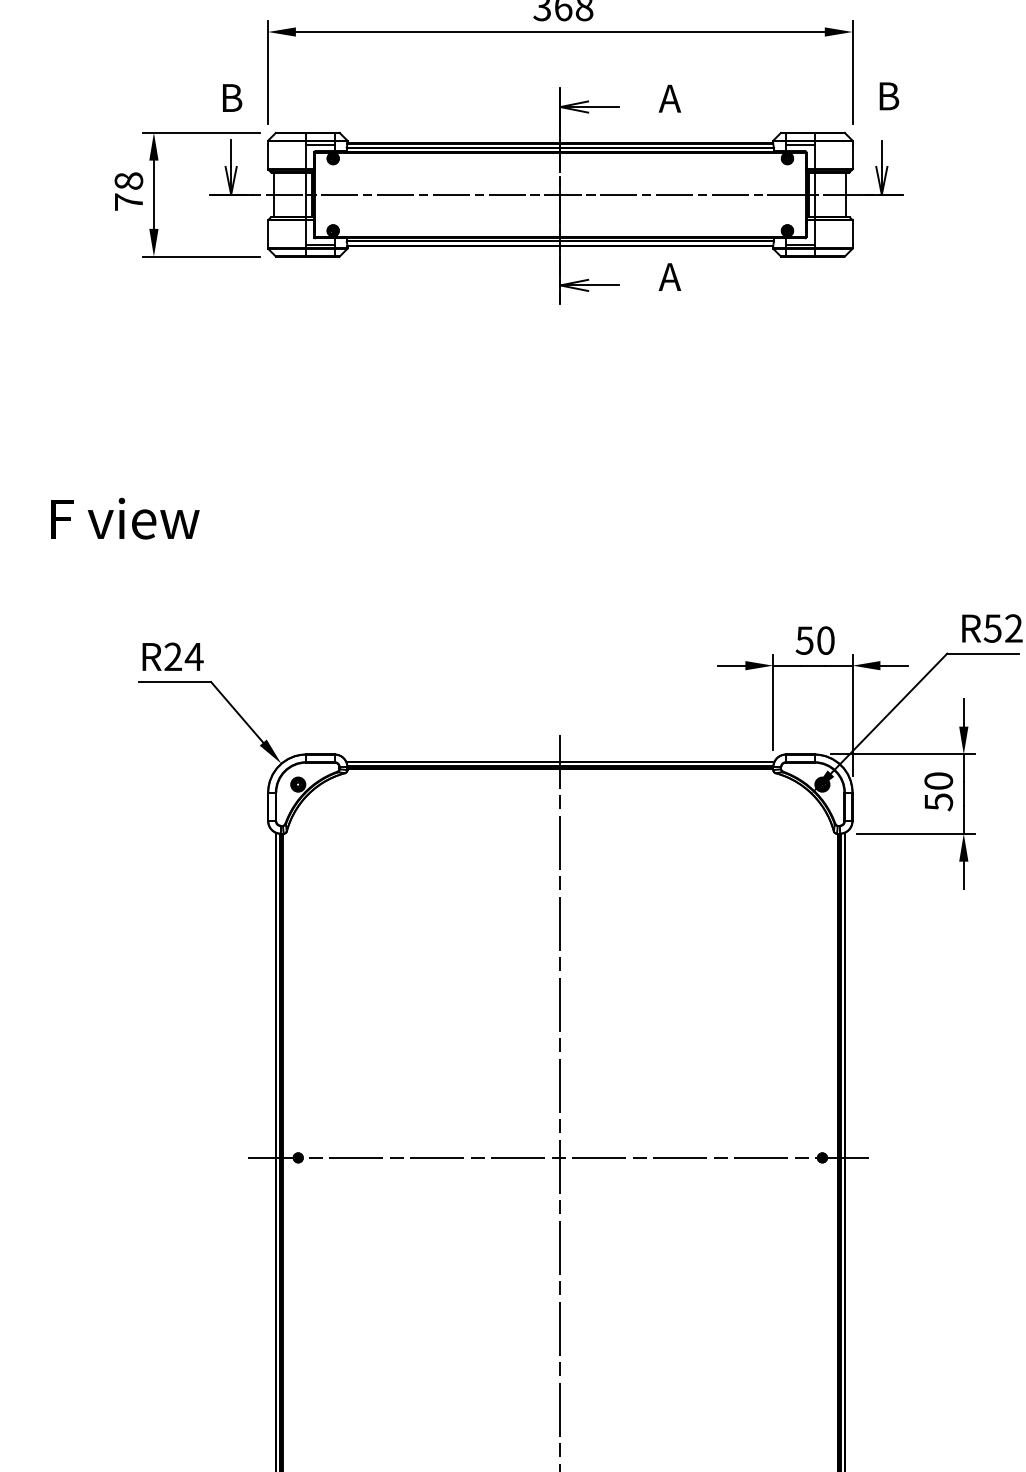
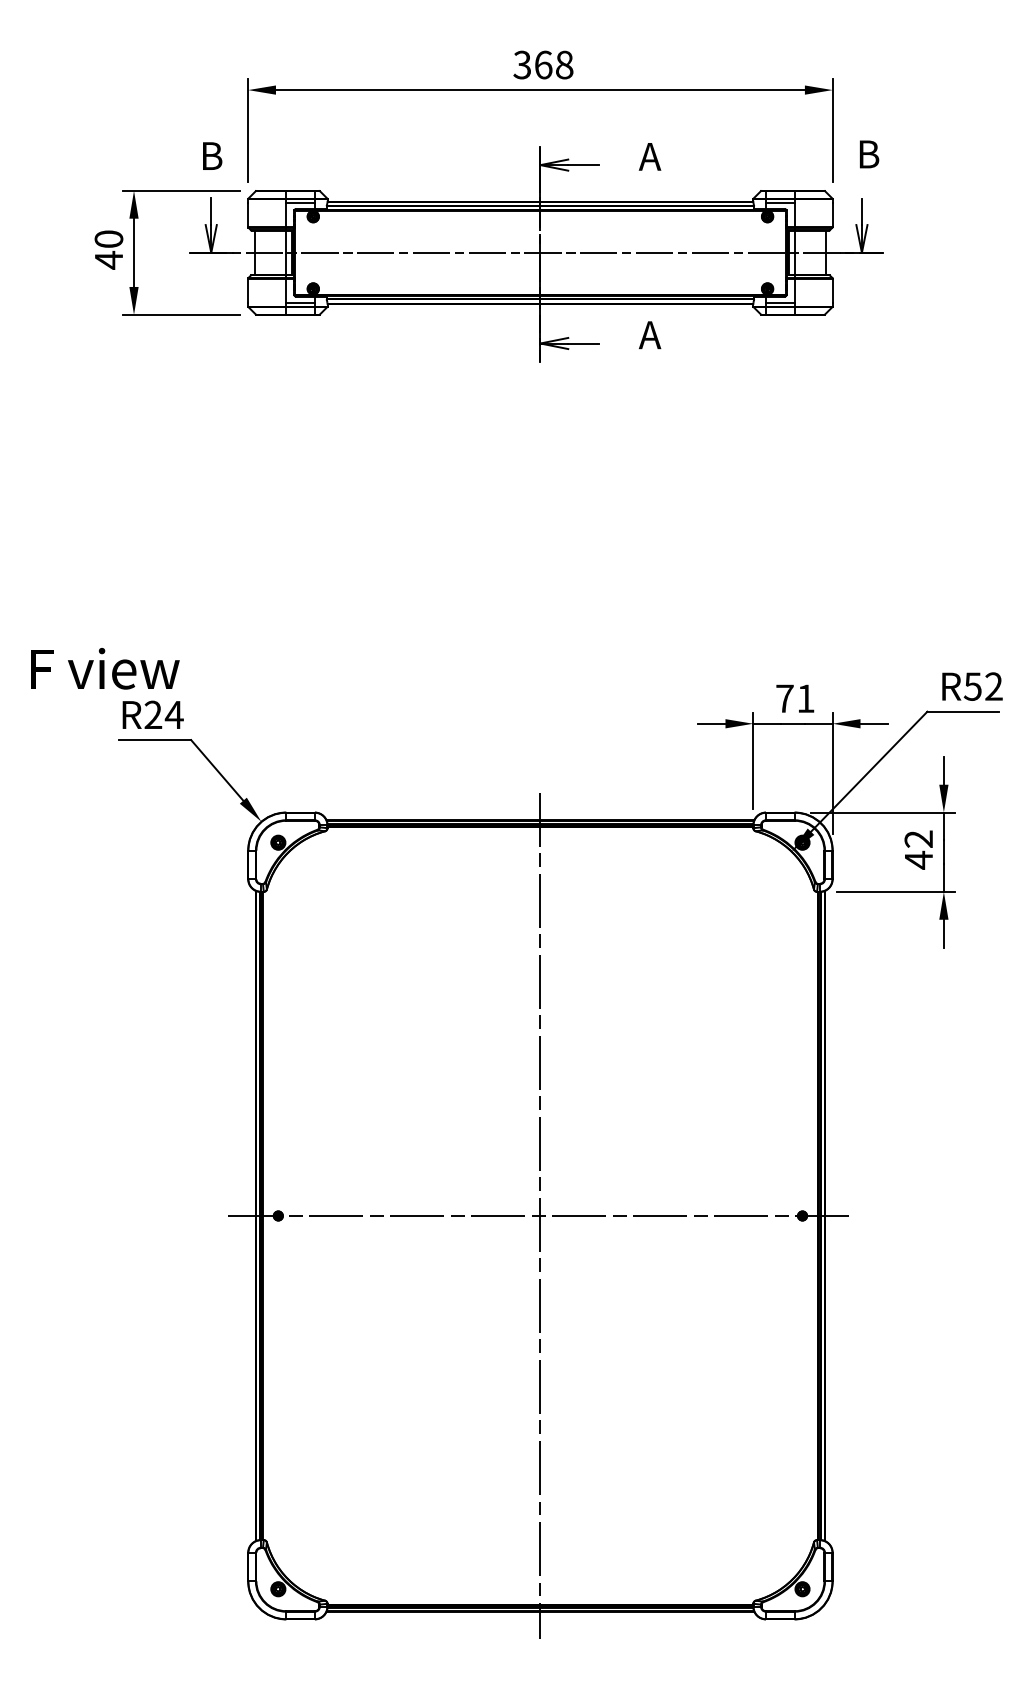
text: (129, 191) -> (109, 249), 78 -> 40
text: (125, 518) -> (105, 668), moved
text: (814, 640) -> (794, 698), 50 -> 71
text: (938, 791) -> (918, 849), 50 -> 42

